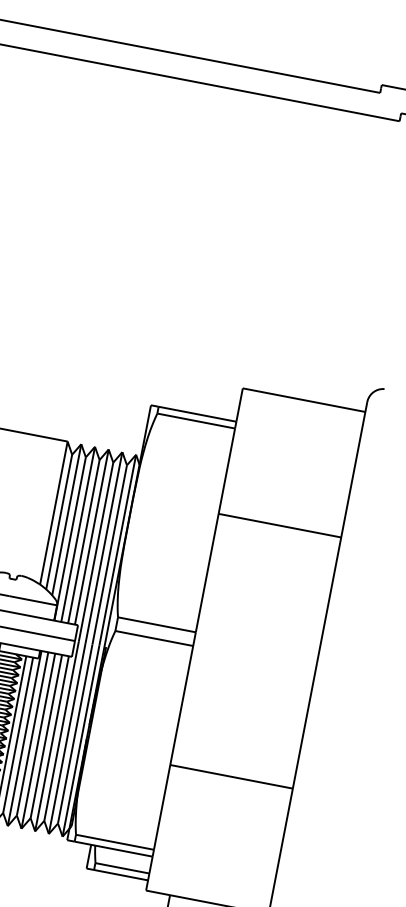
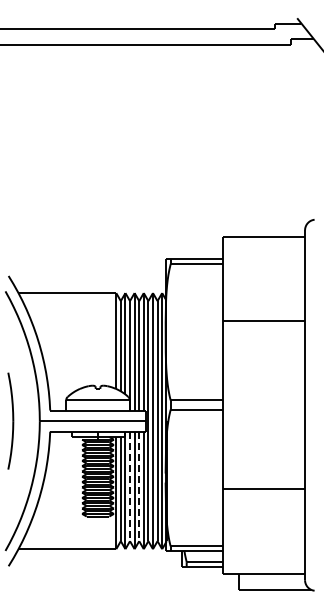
line: (33, 734) -> (130, 486), solid -> dashed
line: (46, 736) -> (139, 486), solid -> dashed

